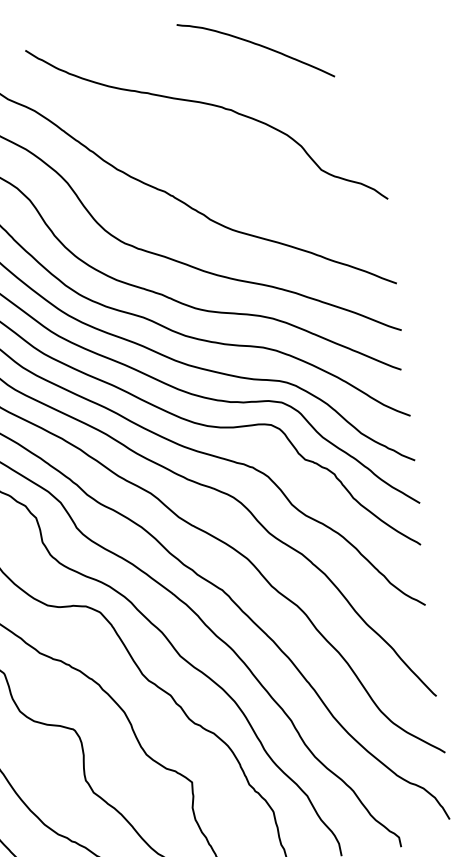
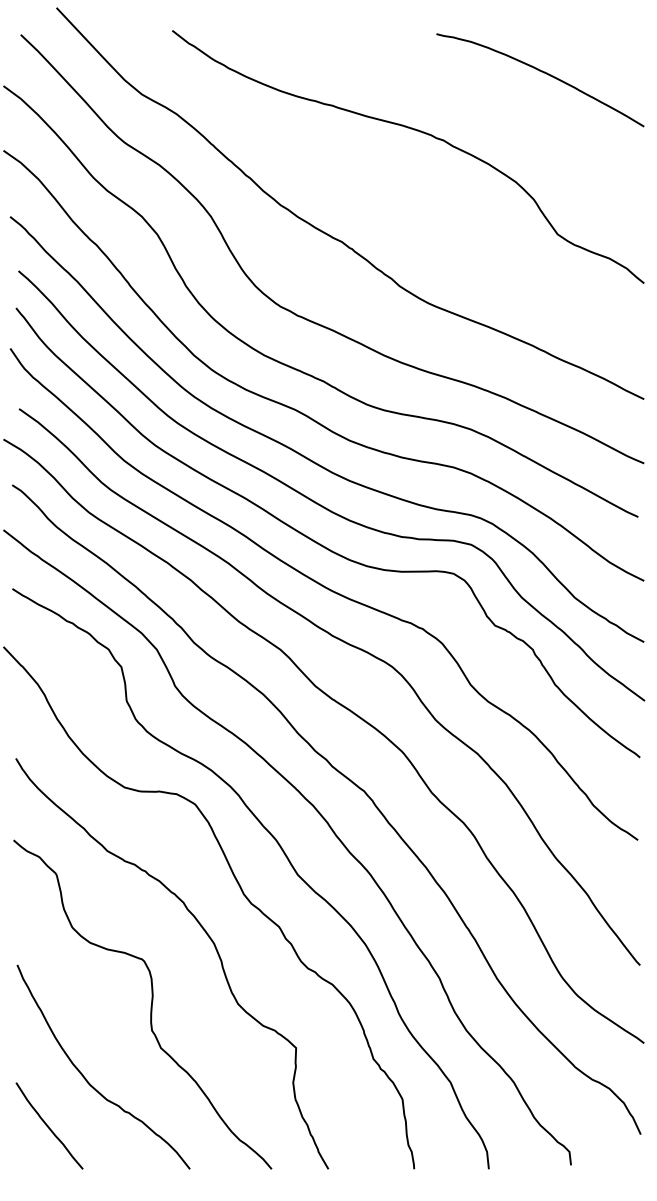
curve: (256, 44) -> (541, 72), moved

